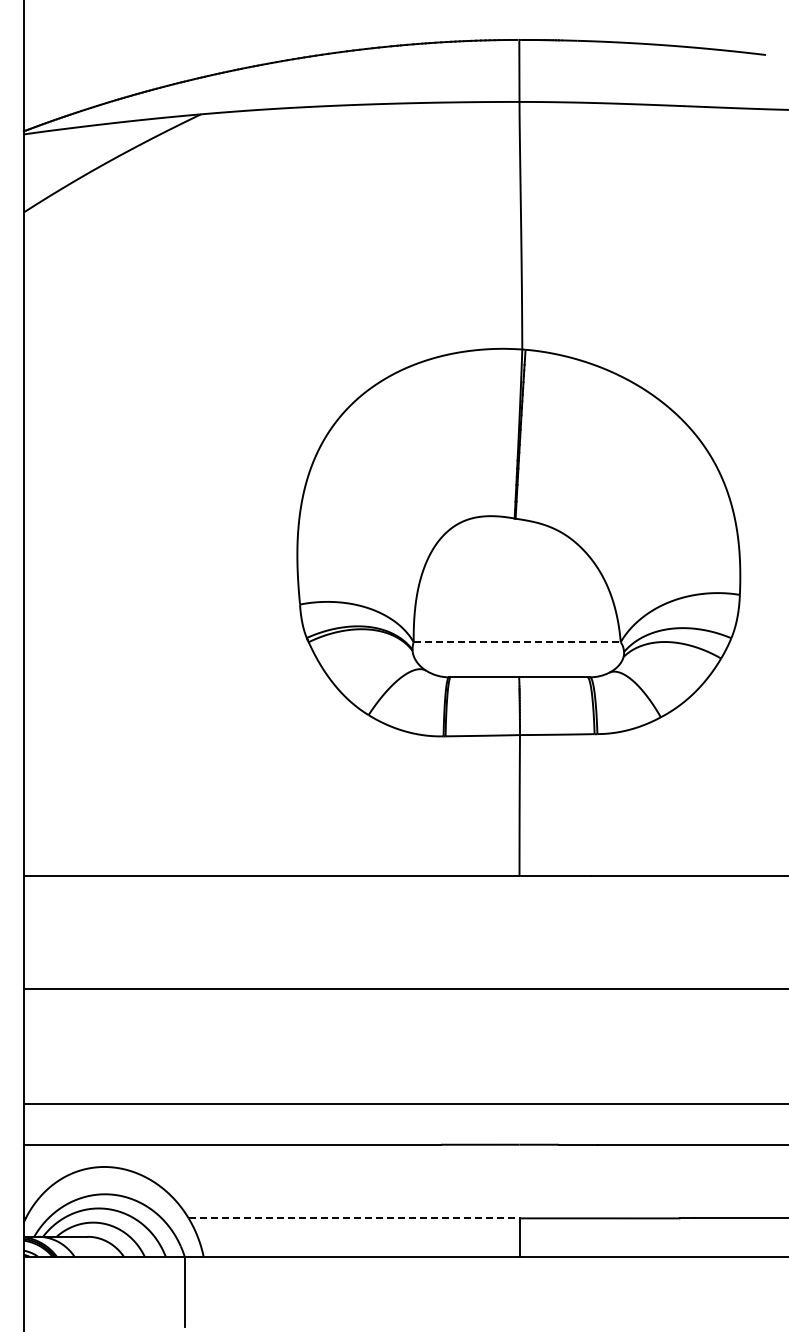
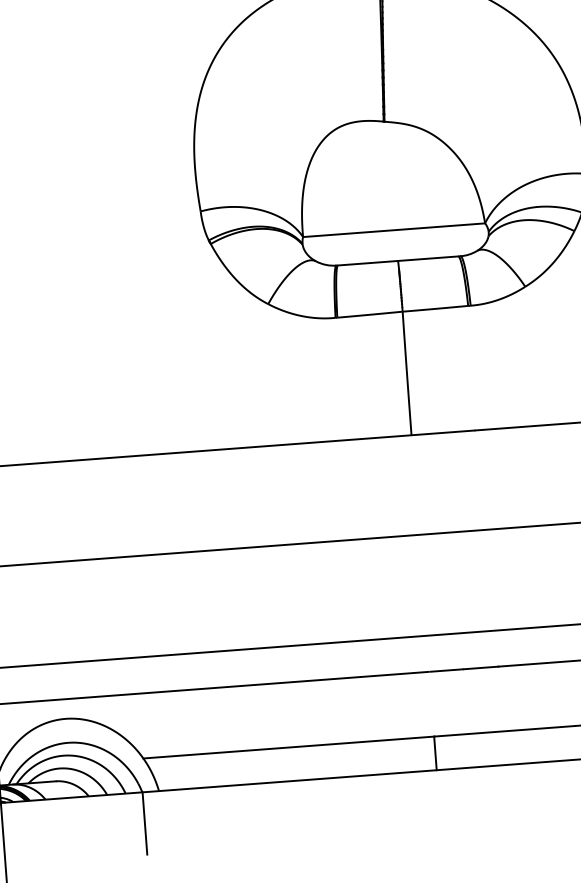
line: (517, 642) -> (394, 230), dashed -> solid
line: (354, 1218) -> (289, 747), dashed -> solid

